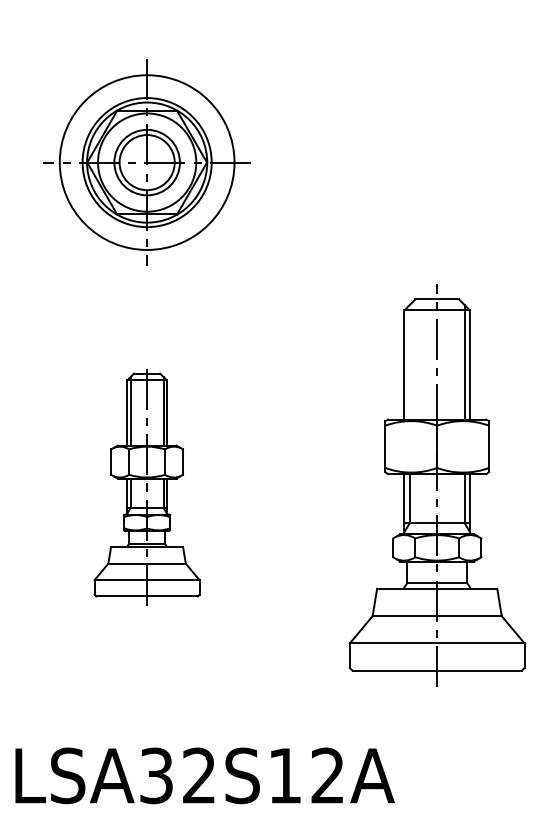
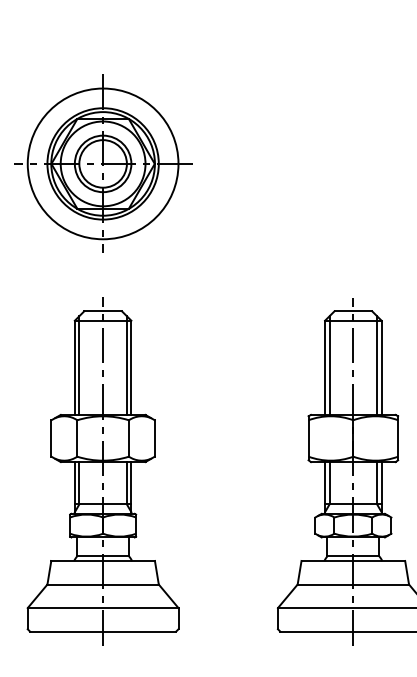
part: (146, 162) -> (102, 163), moved
line: (409, 362) -> (329, 365), added
part: (146, 484) -> (102, 470), size x1.67

